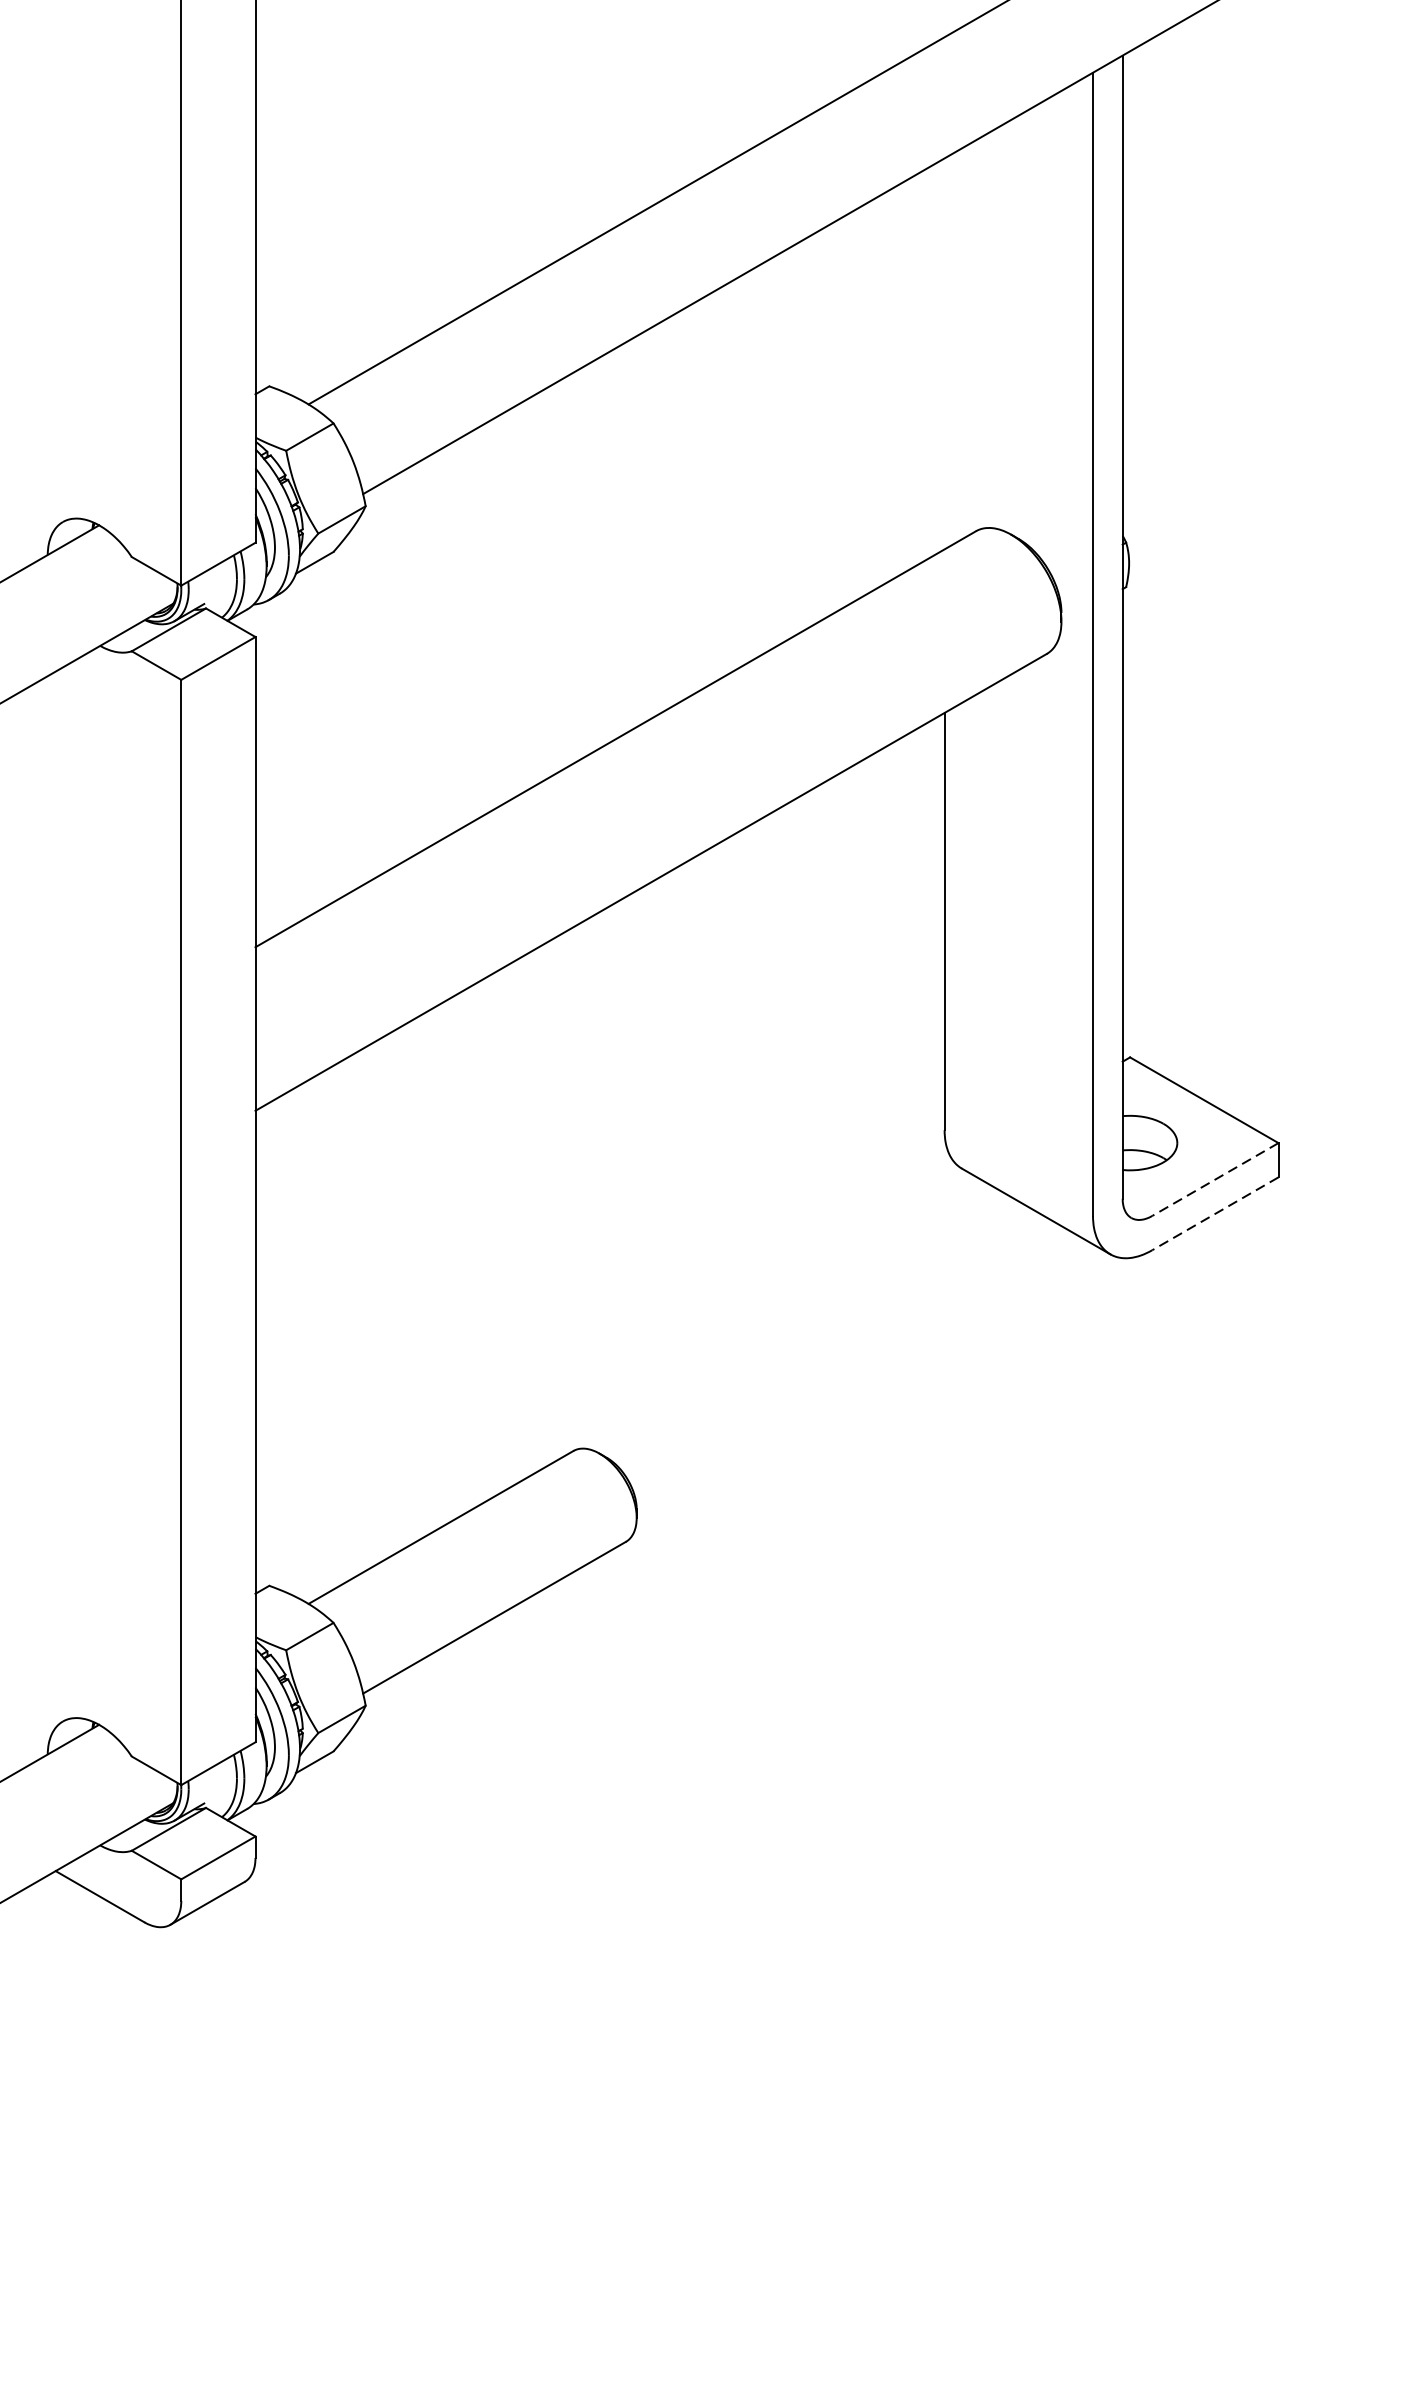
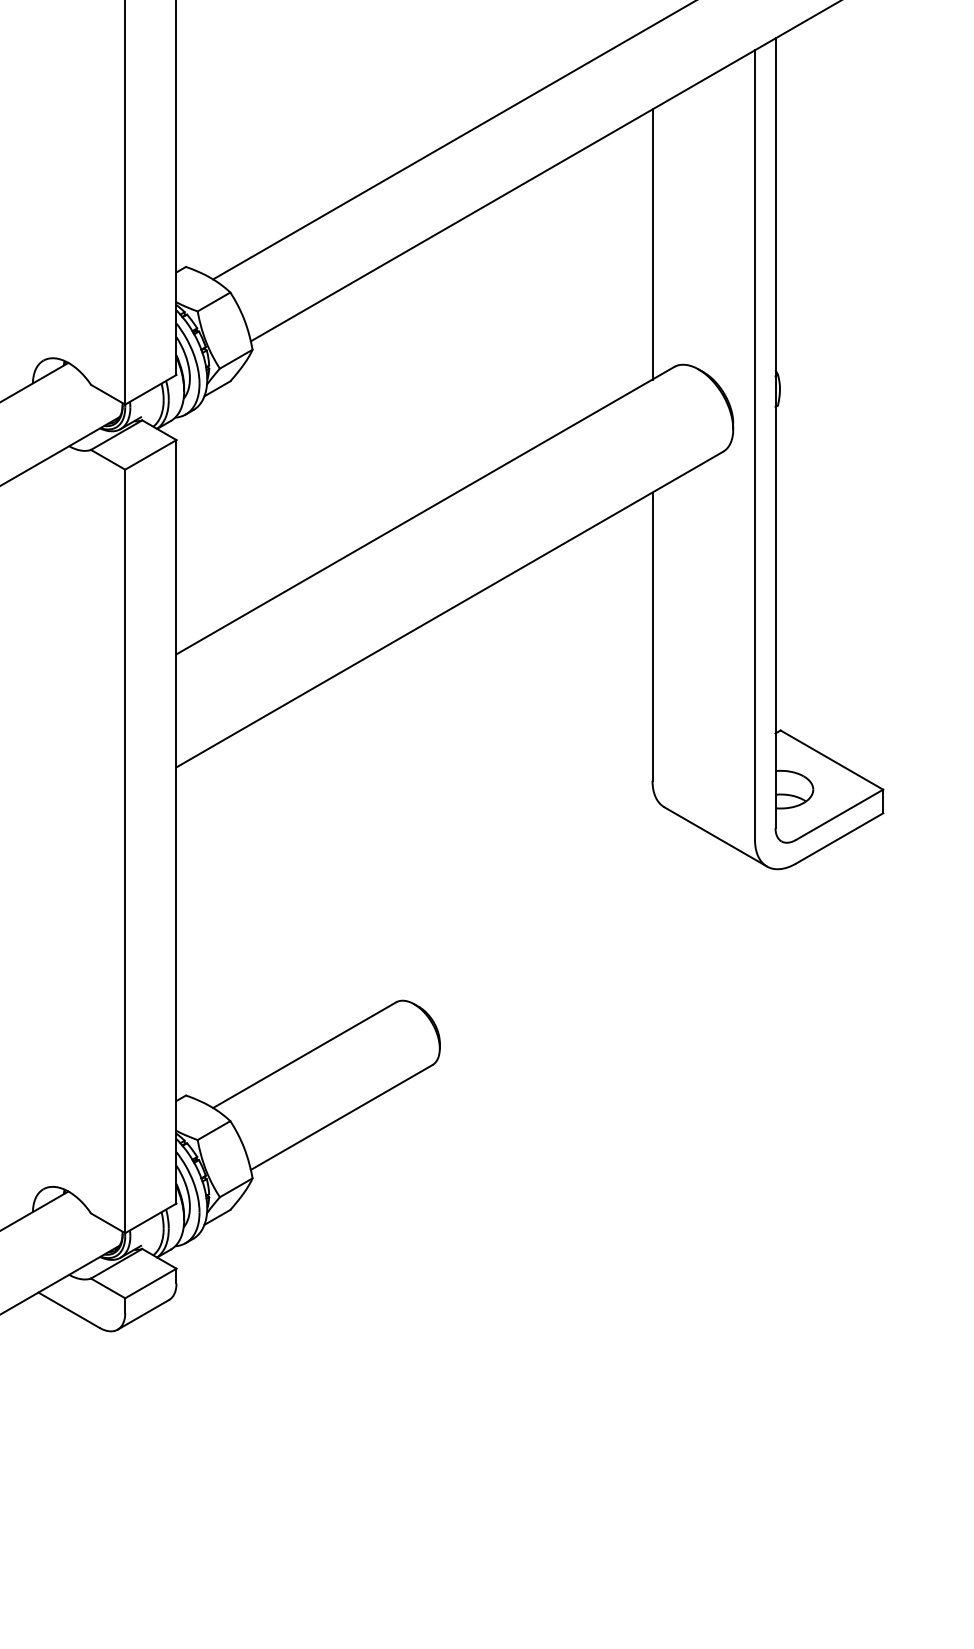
line: (944, 353) -> (652, 244), added
line: (1215, 1180) -> (839, 815), dashed -> solid
line: (1215, 1213) -> (839, 838), dashed -> solid

